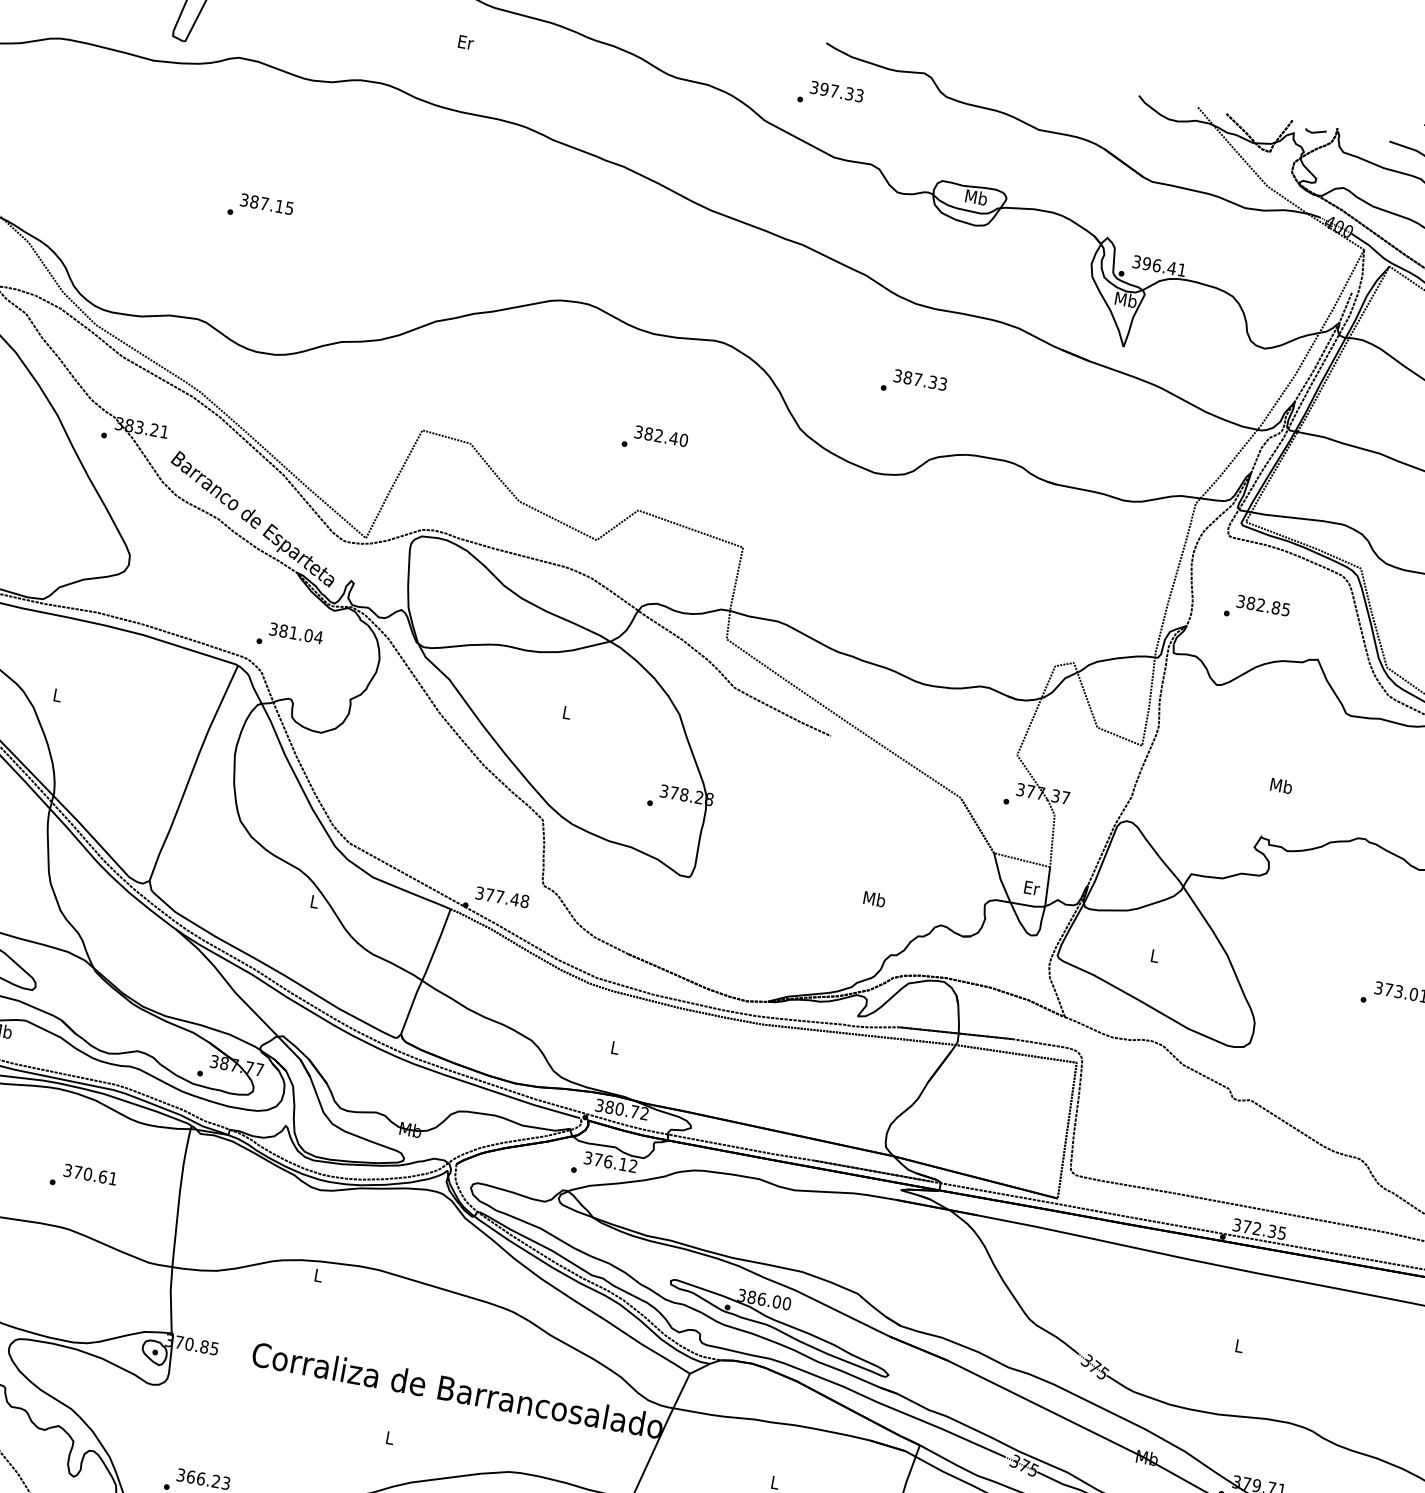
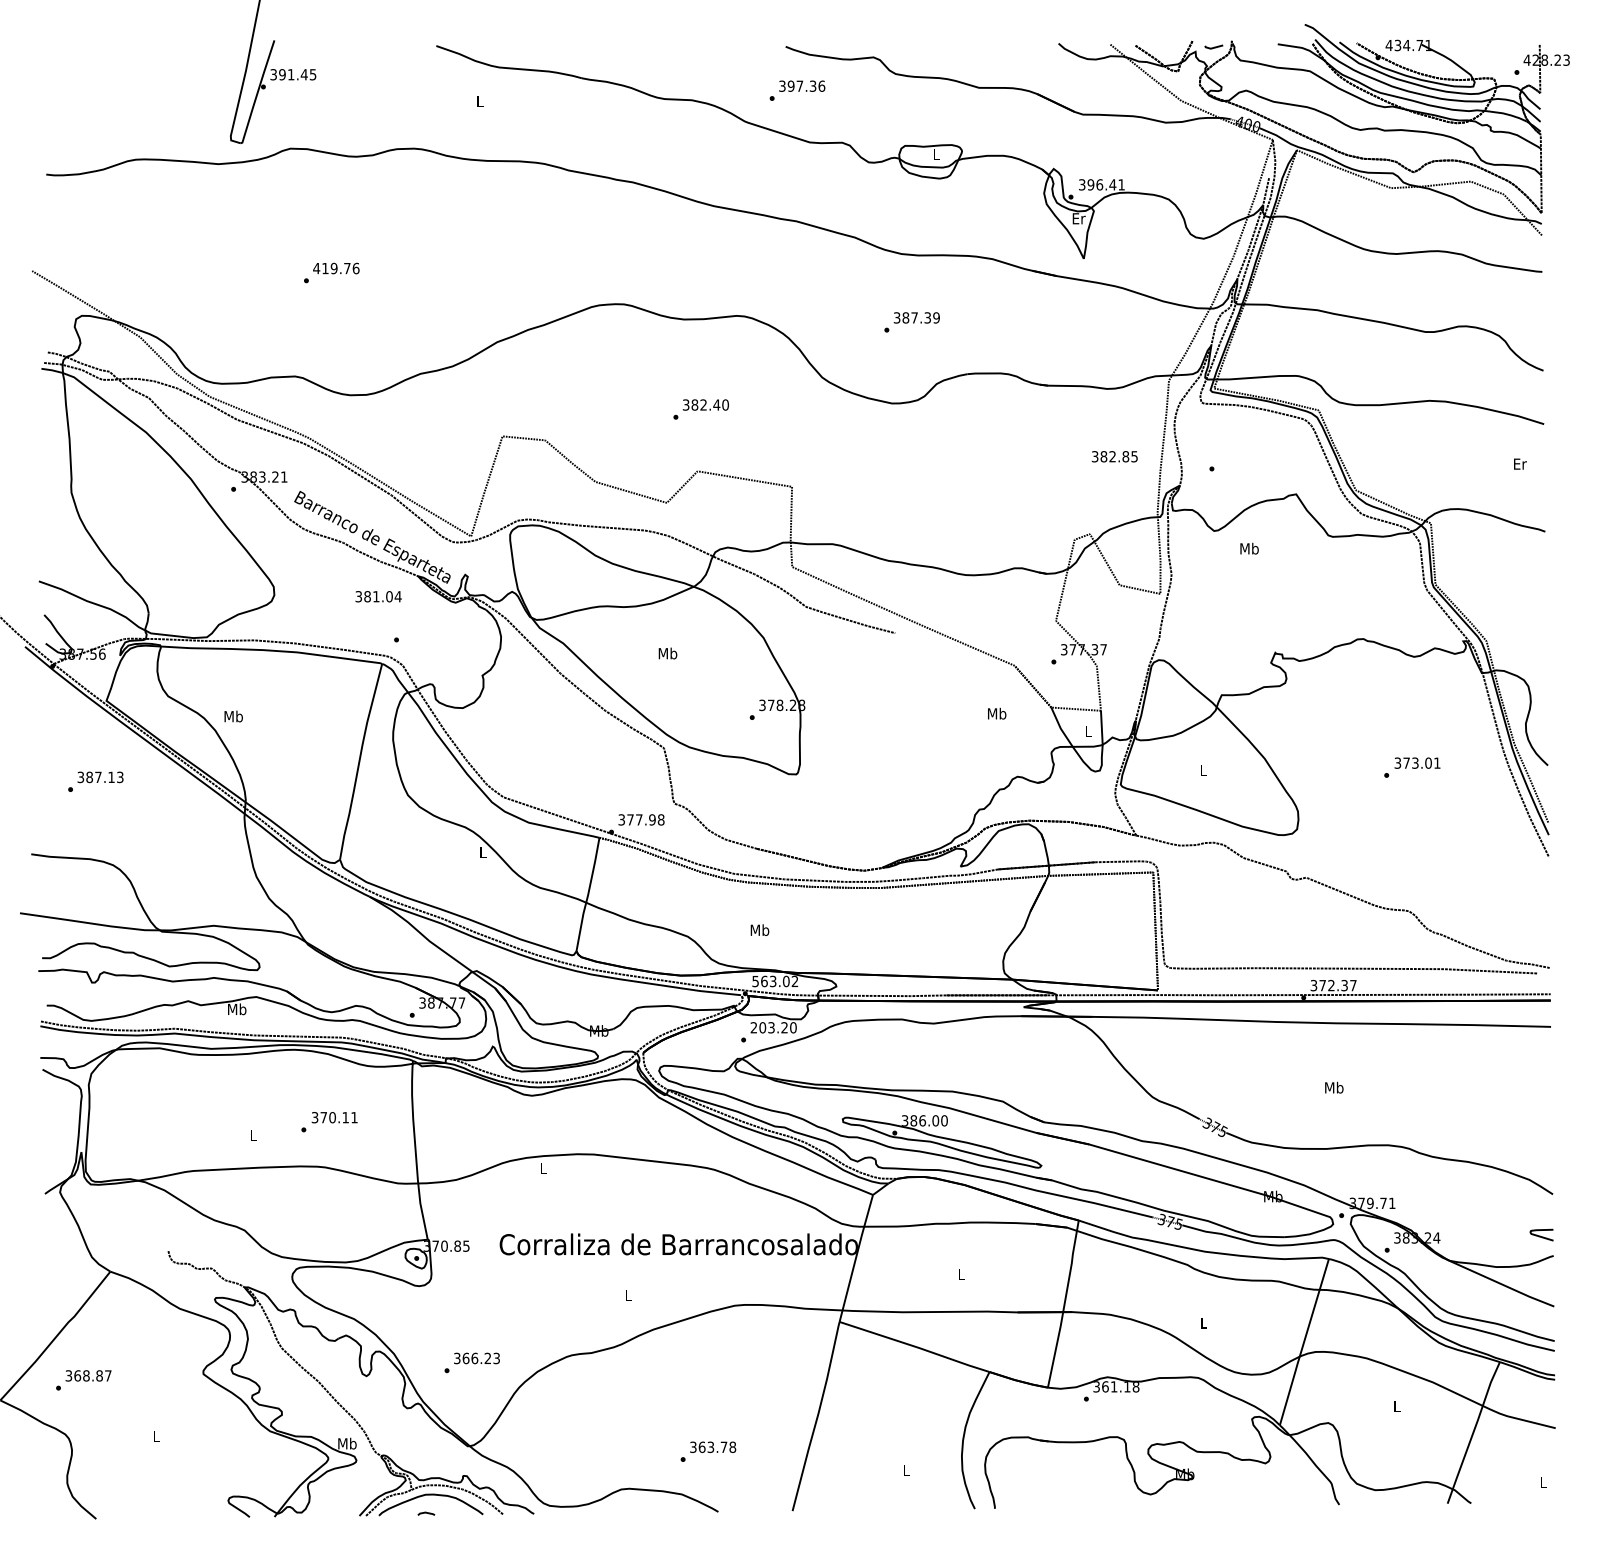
text: (466, 41) -> (480, 100), Er -> L
text: (859, 94) -> (821, 85), 397.33 -> 397.36
text: (976, 197) -> (936, 154), Mb -> L
text: (267, 204) -> (336, 268), 387.15 -> 419.76
text: (1125, 299) -> (1078, 218), Mb -> Er
text: (943, 383) -> (936, 317), 387.33 -> 387.39
text: (1263, 605) -> (1114, 456), moved
text: (296, 633) -> (378, 596), moved
text: (57, 695) -> (233, 716), L -> Mb
text: (566, 712) -> (667, 653), L -> Mb
text: (1281, 785) -> (1249, 548), moved
text: (1031, 887) -> (1088, 730), Er -> L
text: (513, 898) -> (651, 819), 377.48 -> 377.98
text: (875, 899) -> (997, 713), moved
text: (614, 1046) -> (759, 929), L -> Mb
text: (616, 1108) -> (770, 981), 380.72 -> 563.02
text: (610, 1161) -> (773, 1027), 376.12 -> 203.20
text: (102, 1176) -> (345, 1117), 370.61 -> 370.11
text: (1282, 1233) -> (1353, 985), 372.35 -> 372.37
text: (1239, 1345) -> (1334, 1087), L -> Mb

